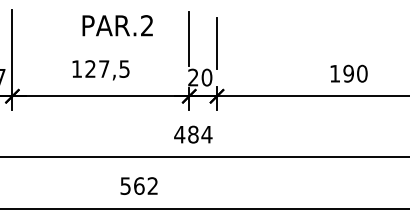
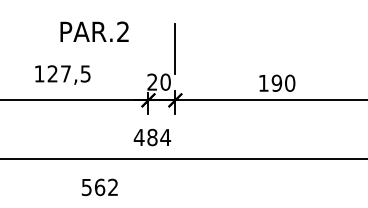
text: (117, 25) -> (94, 31), moved
line: (189, 38) -> (148, 44), removed
text: (348, 73) -> (276, 83), moved

